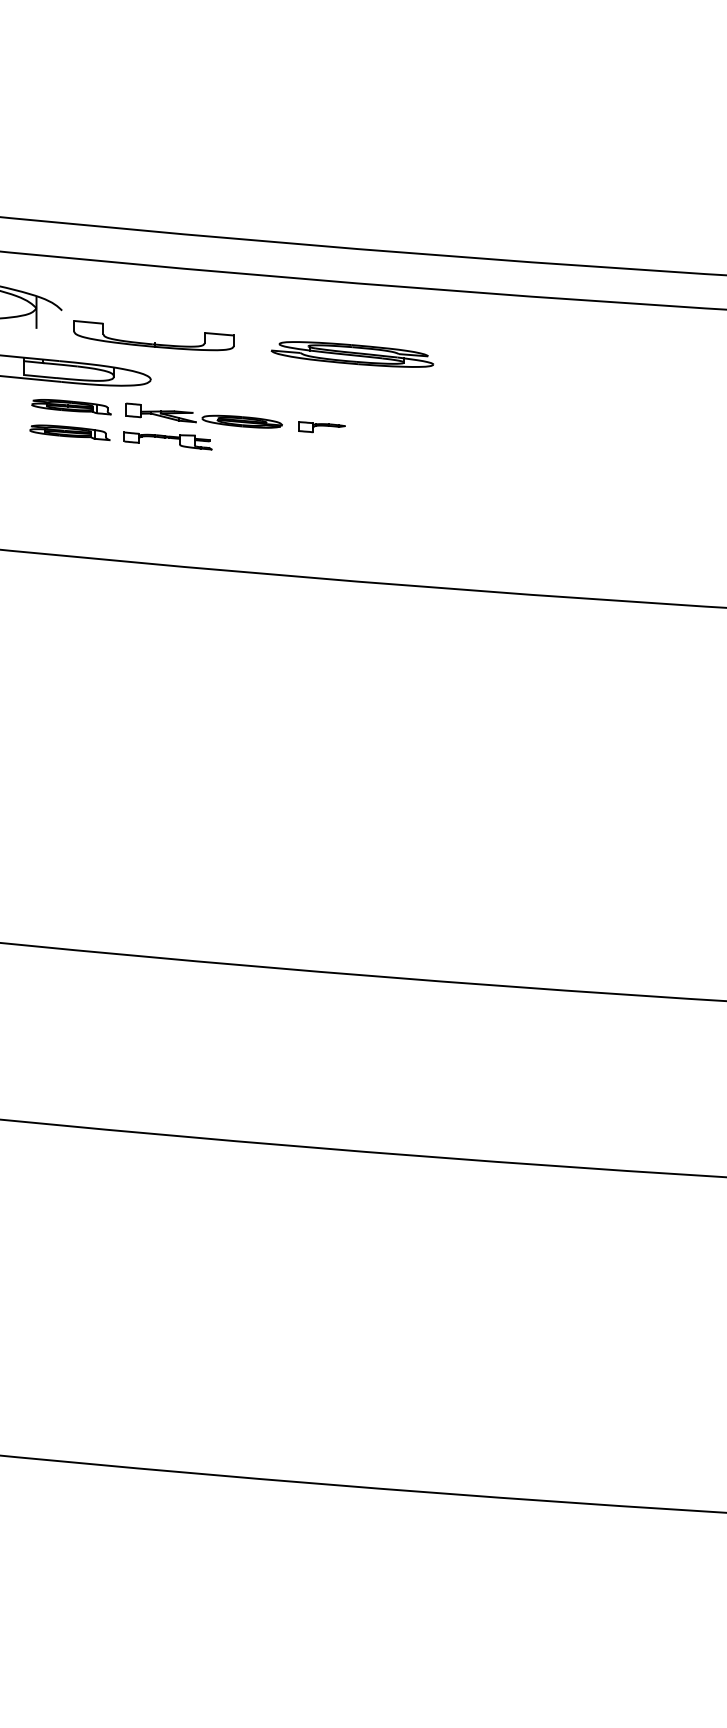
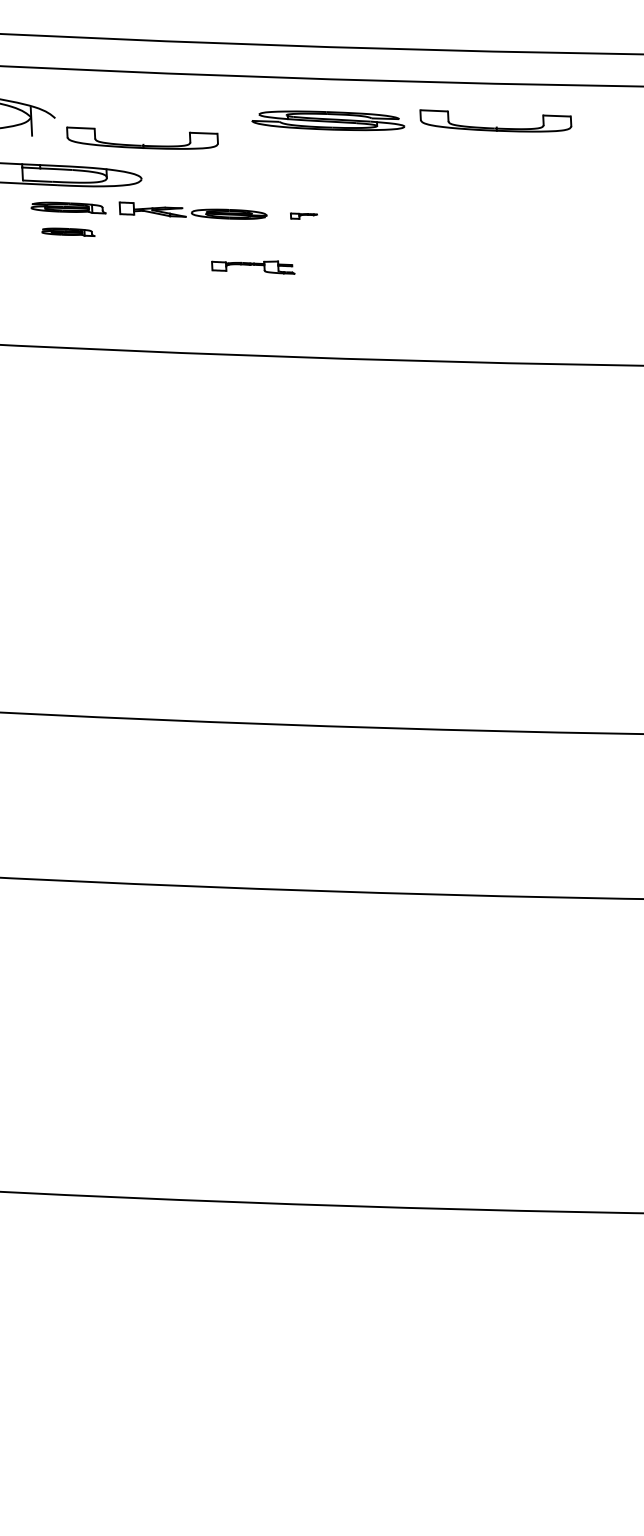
part: (531, 342) -> (496, 126), added
part: (352, 354) -> (328, 120), moved
part: (321, 427) -> (303, 216), size x0.6
part: (69, 432) -> (67, 232), size x0.7
part: (167, 440) -> (252, 267), moved

